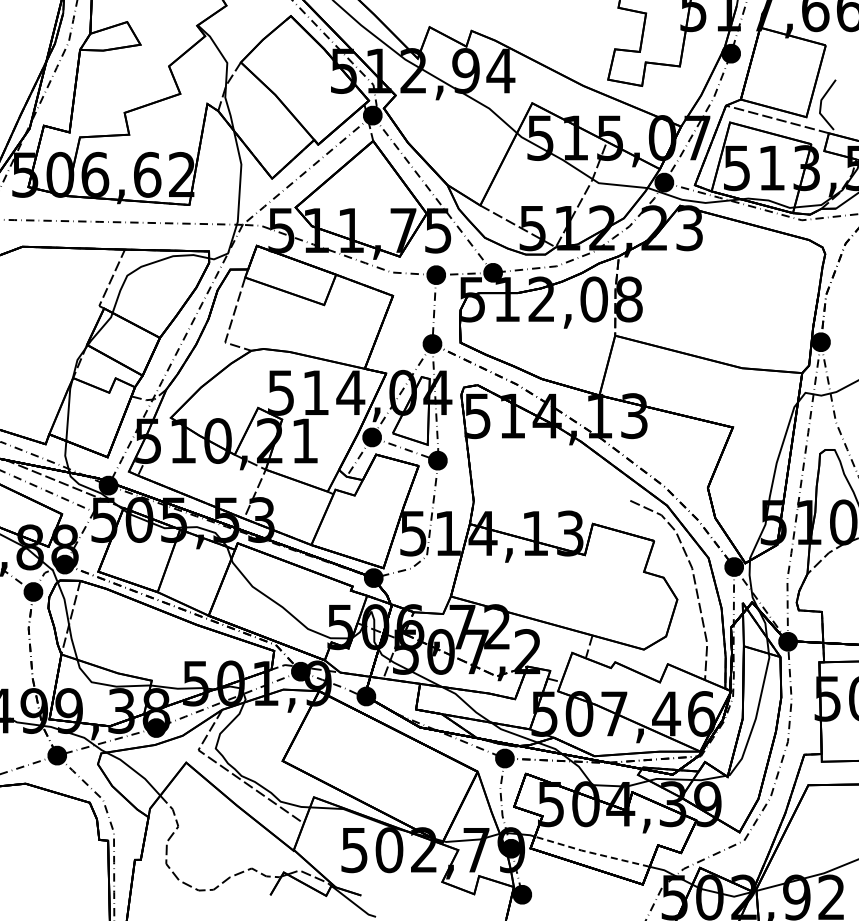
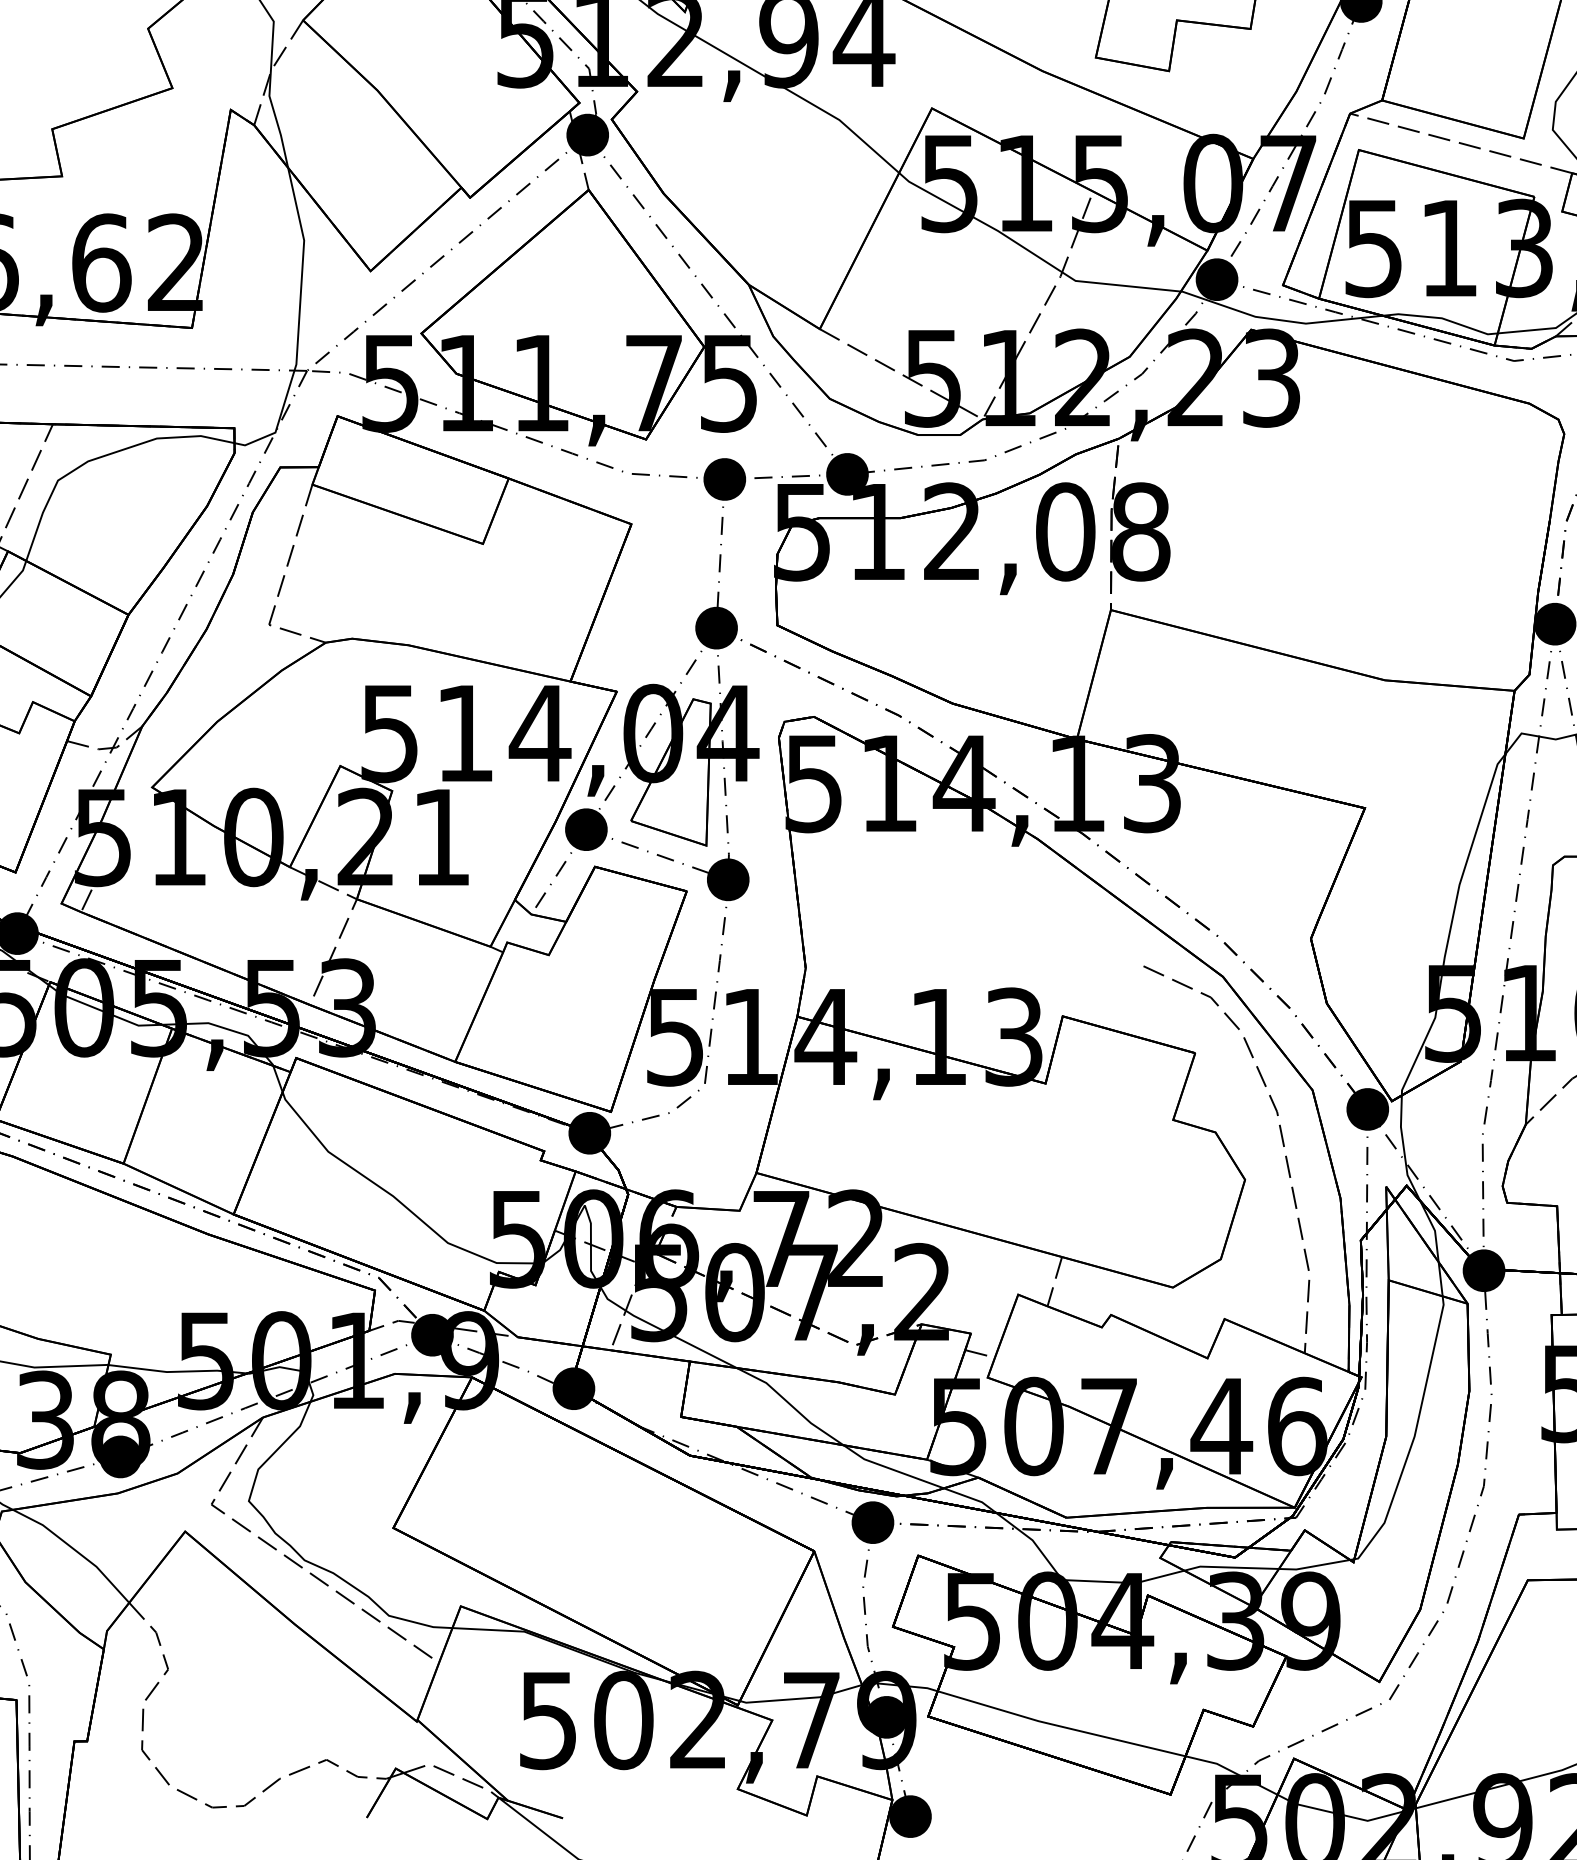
line: (591, 852) -> (1059, 1725), dashed -> solid

